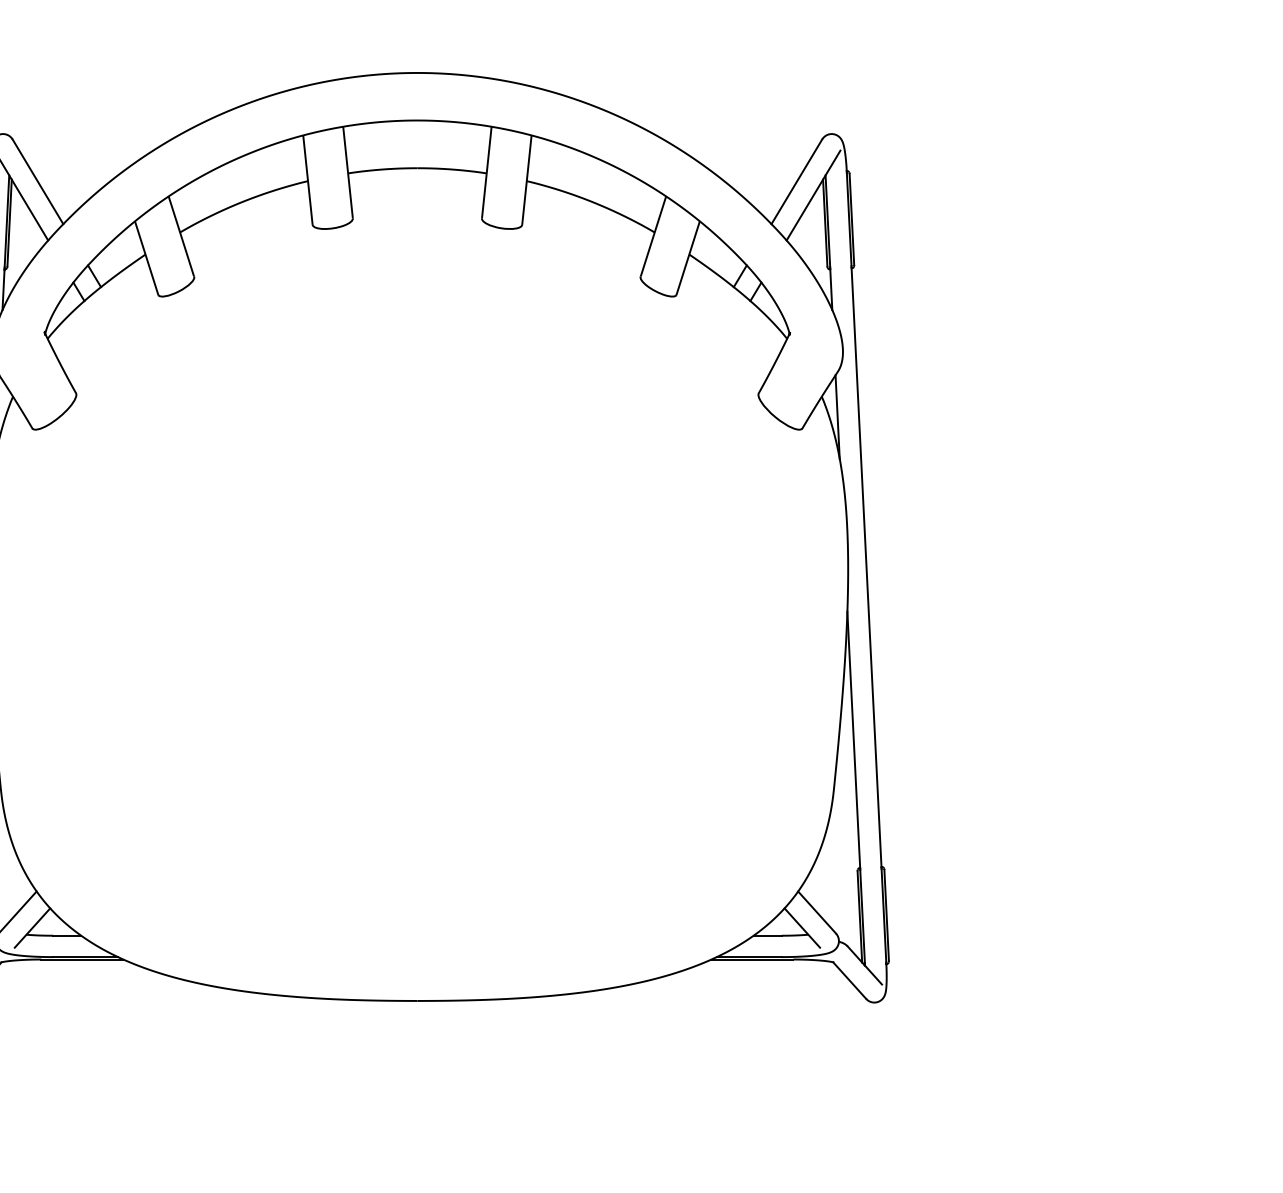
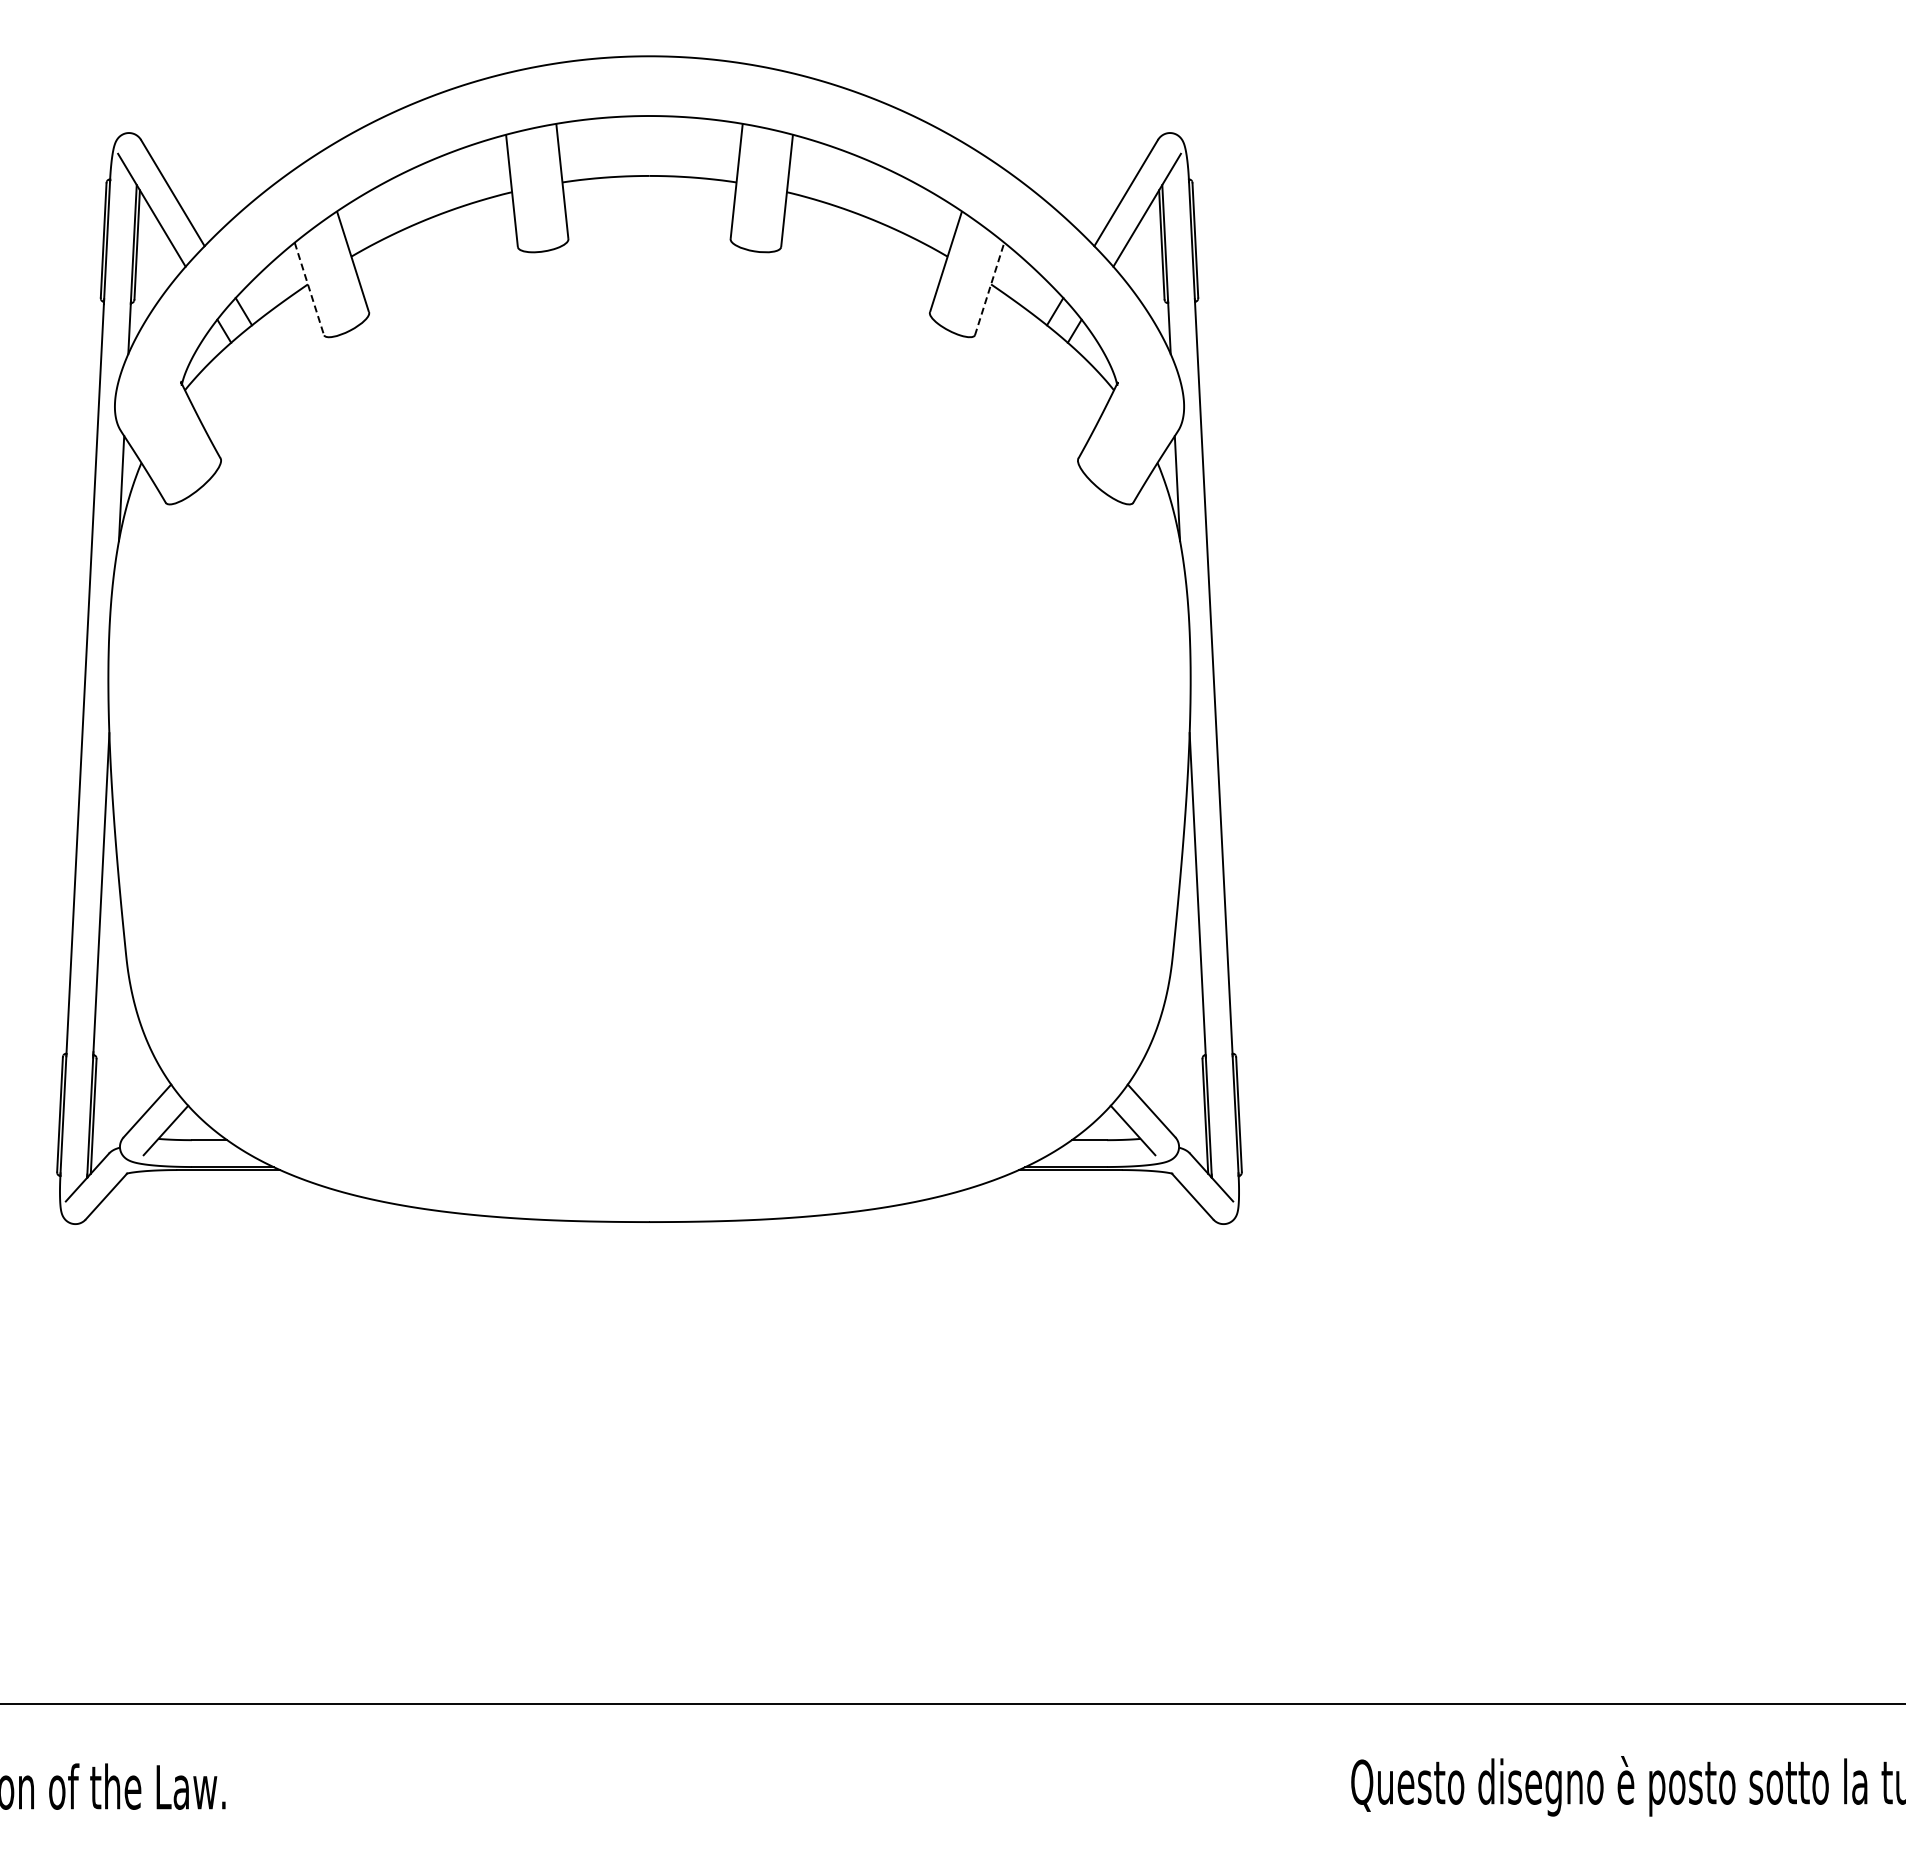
line: (146, 257) -> (309, 288), solid -> dashed
line: (688, 257) -> (989, 288), solid -> dashed

